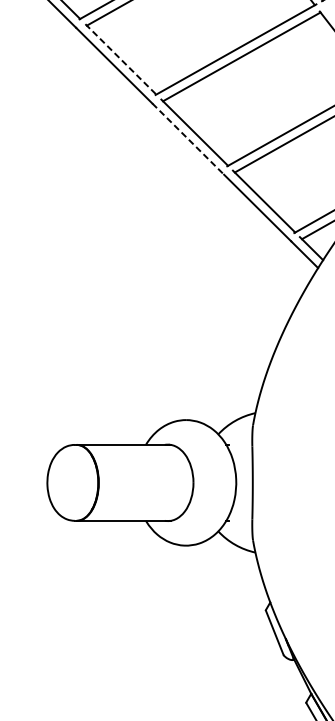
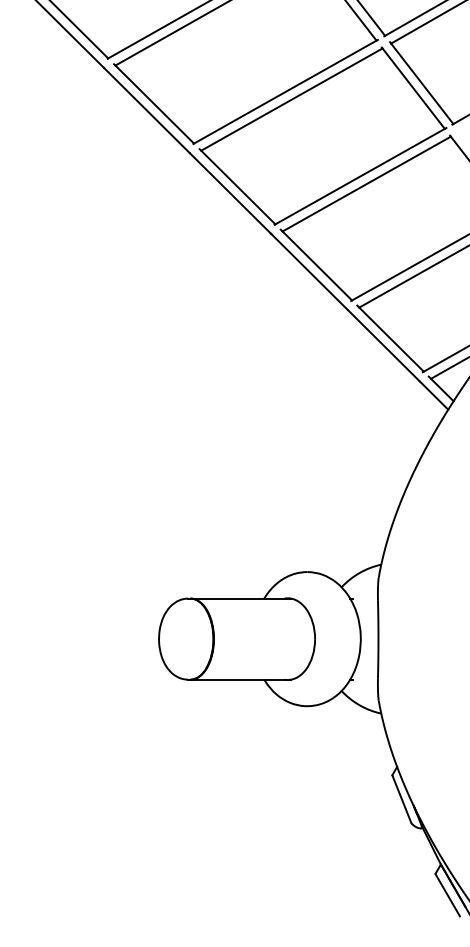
line: (120, 60) -> (237, 187), dashed -> solid
line: (188, 139) -> (309, 272), dashed -> solid

